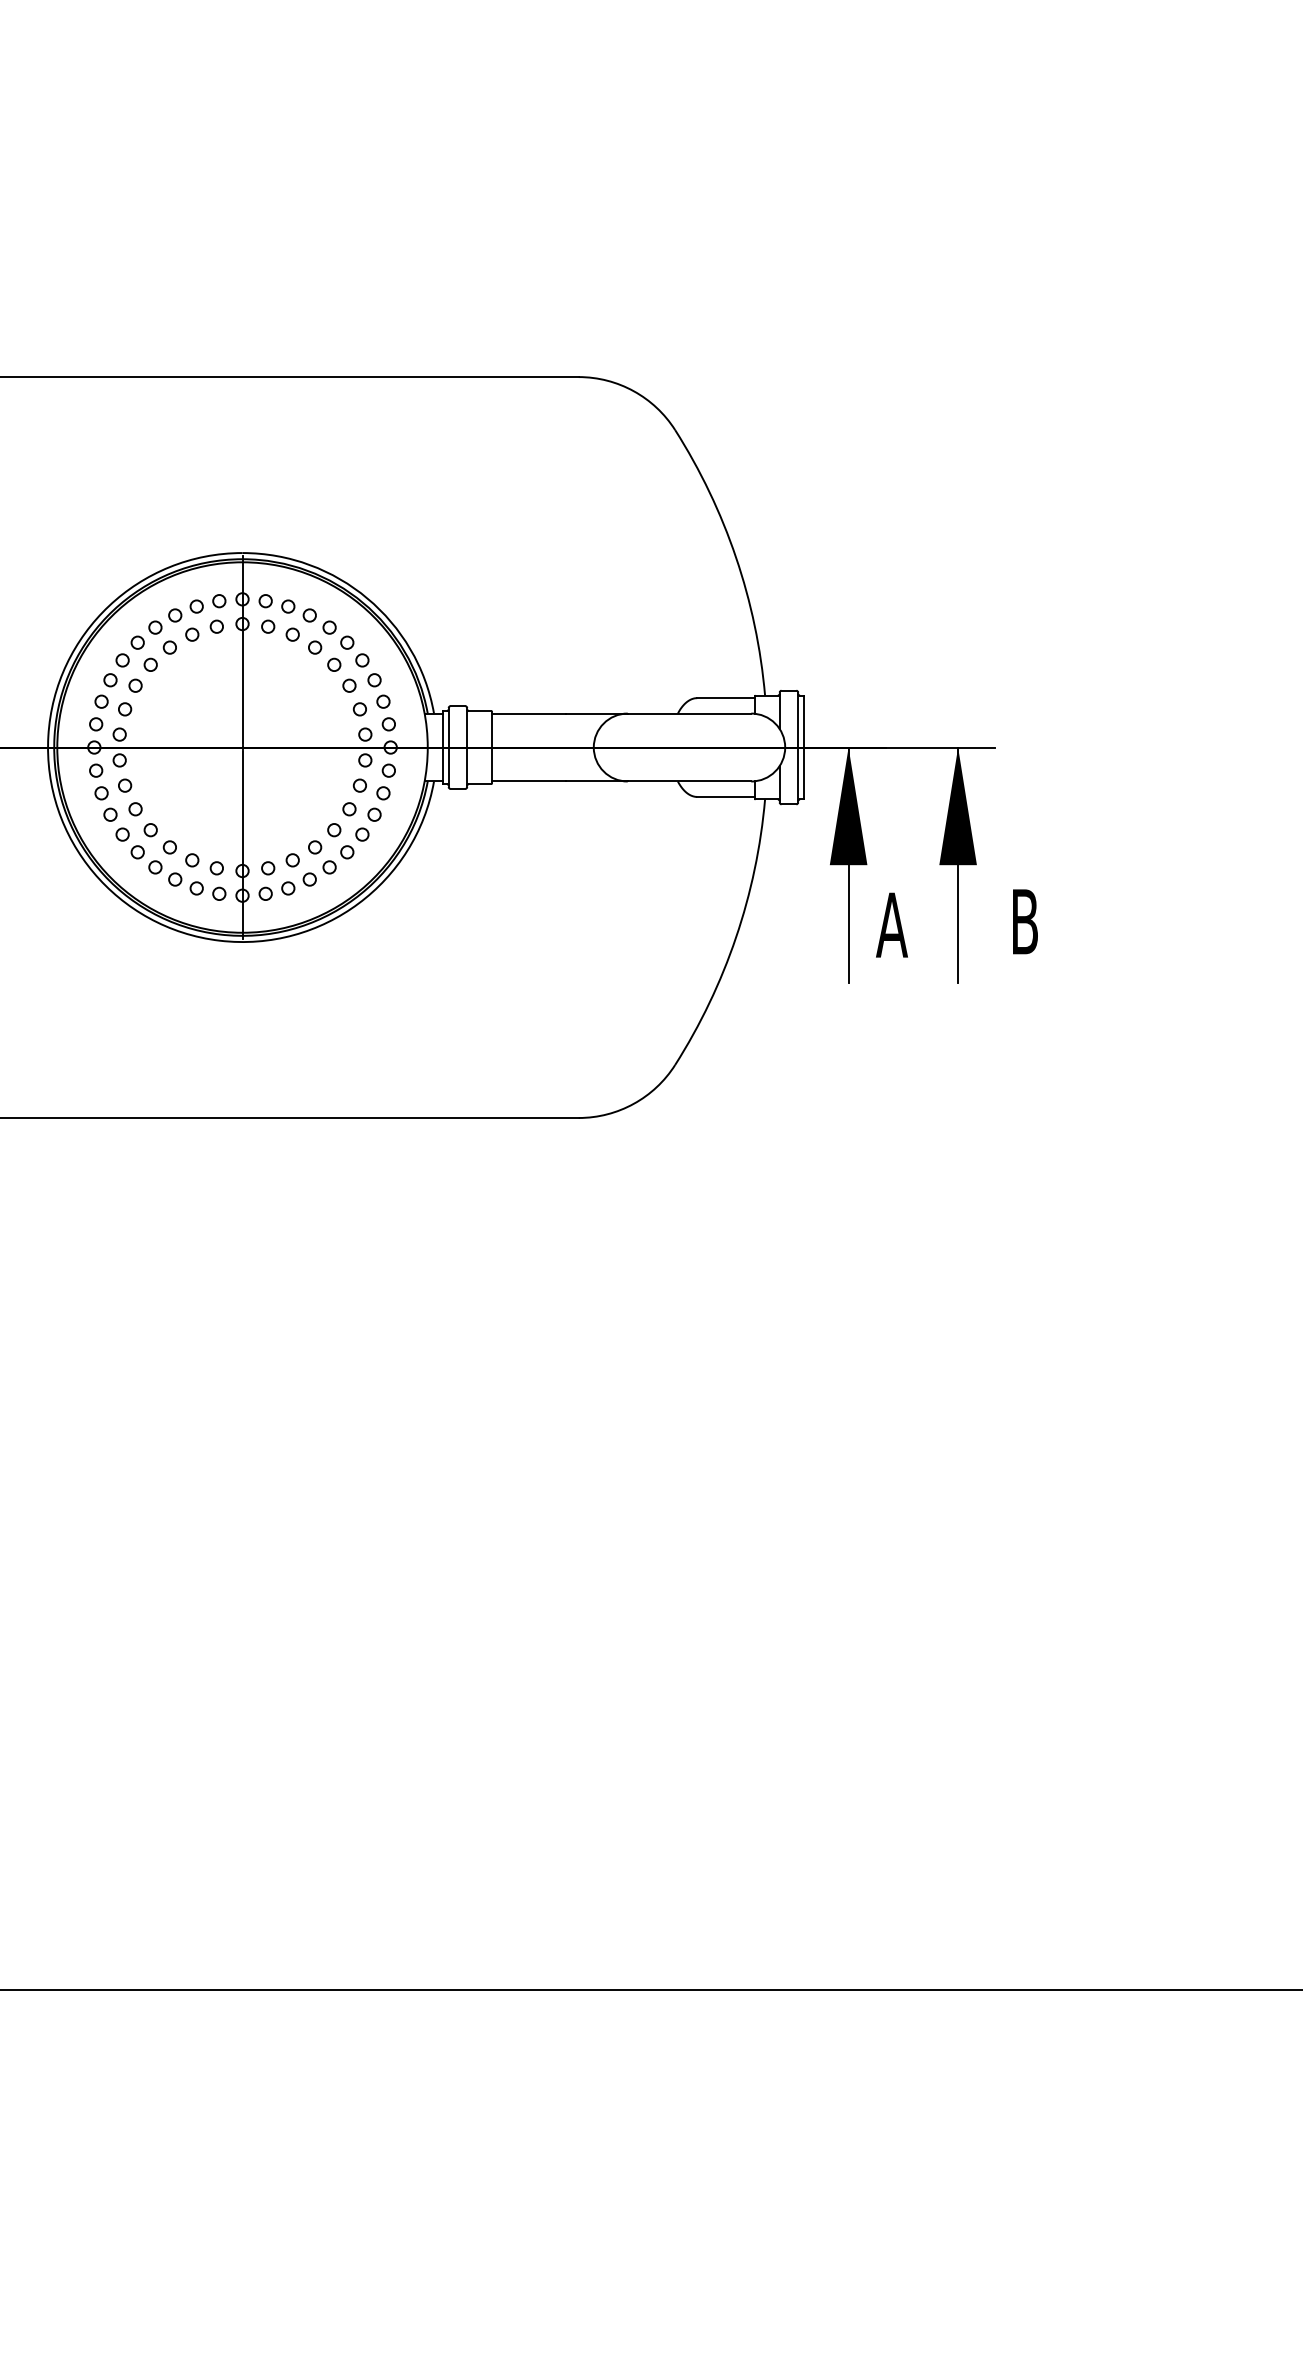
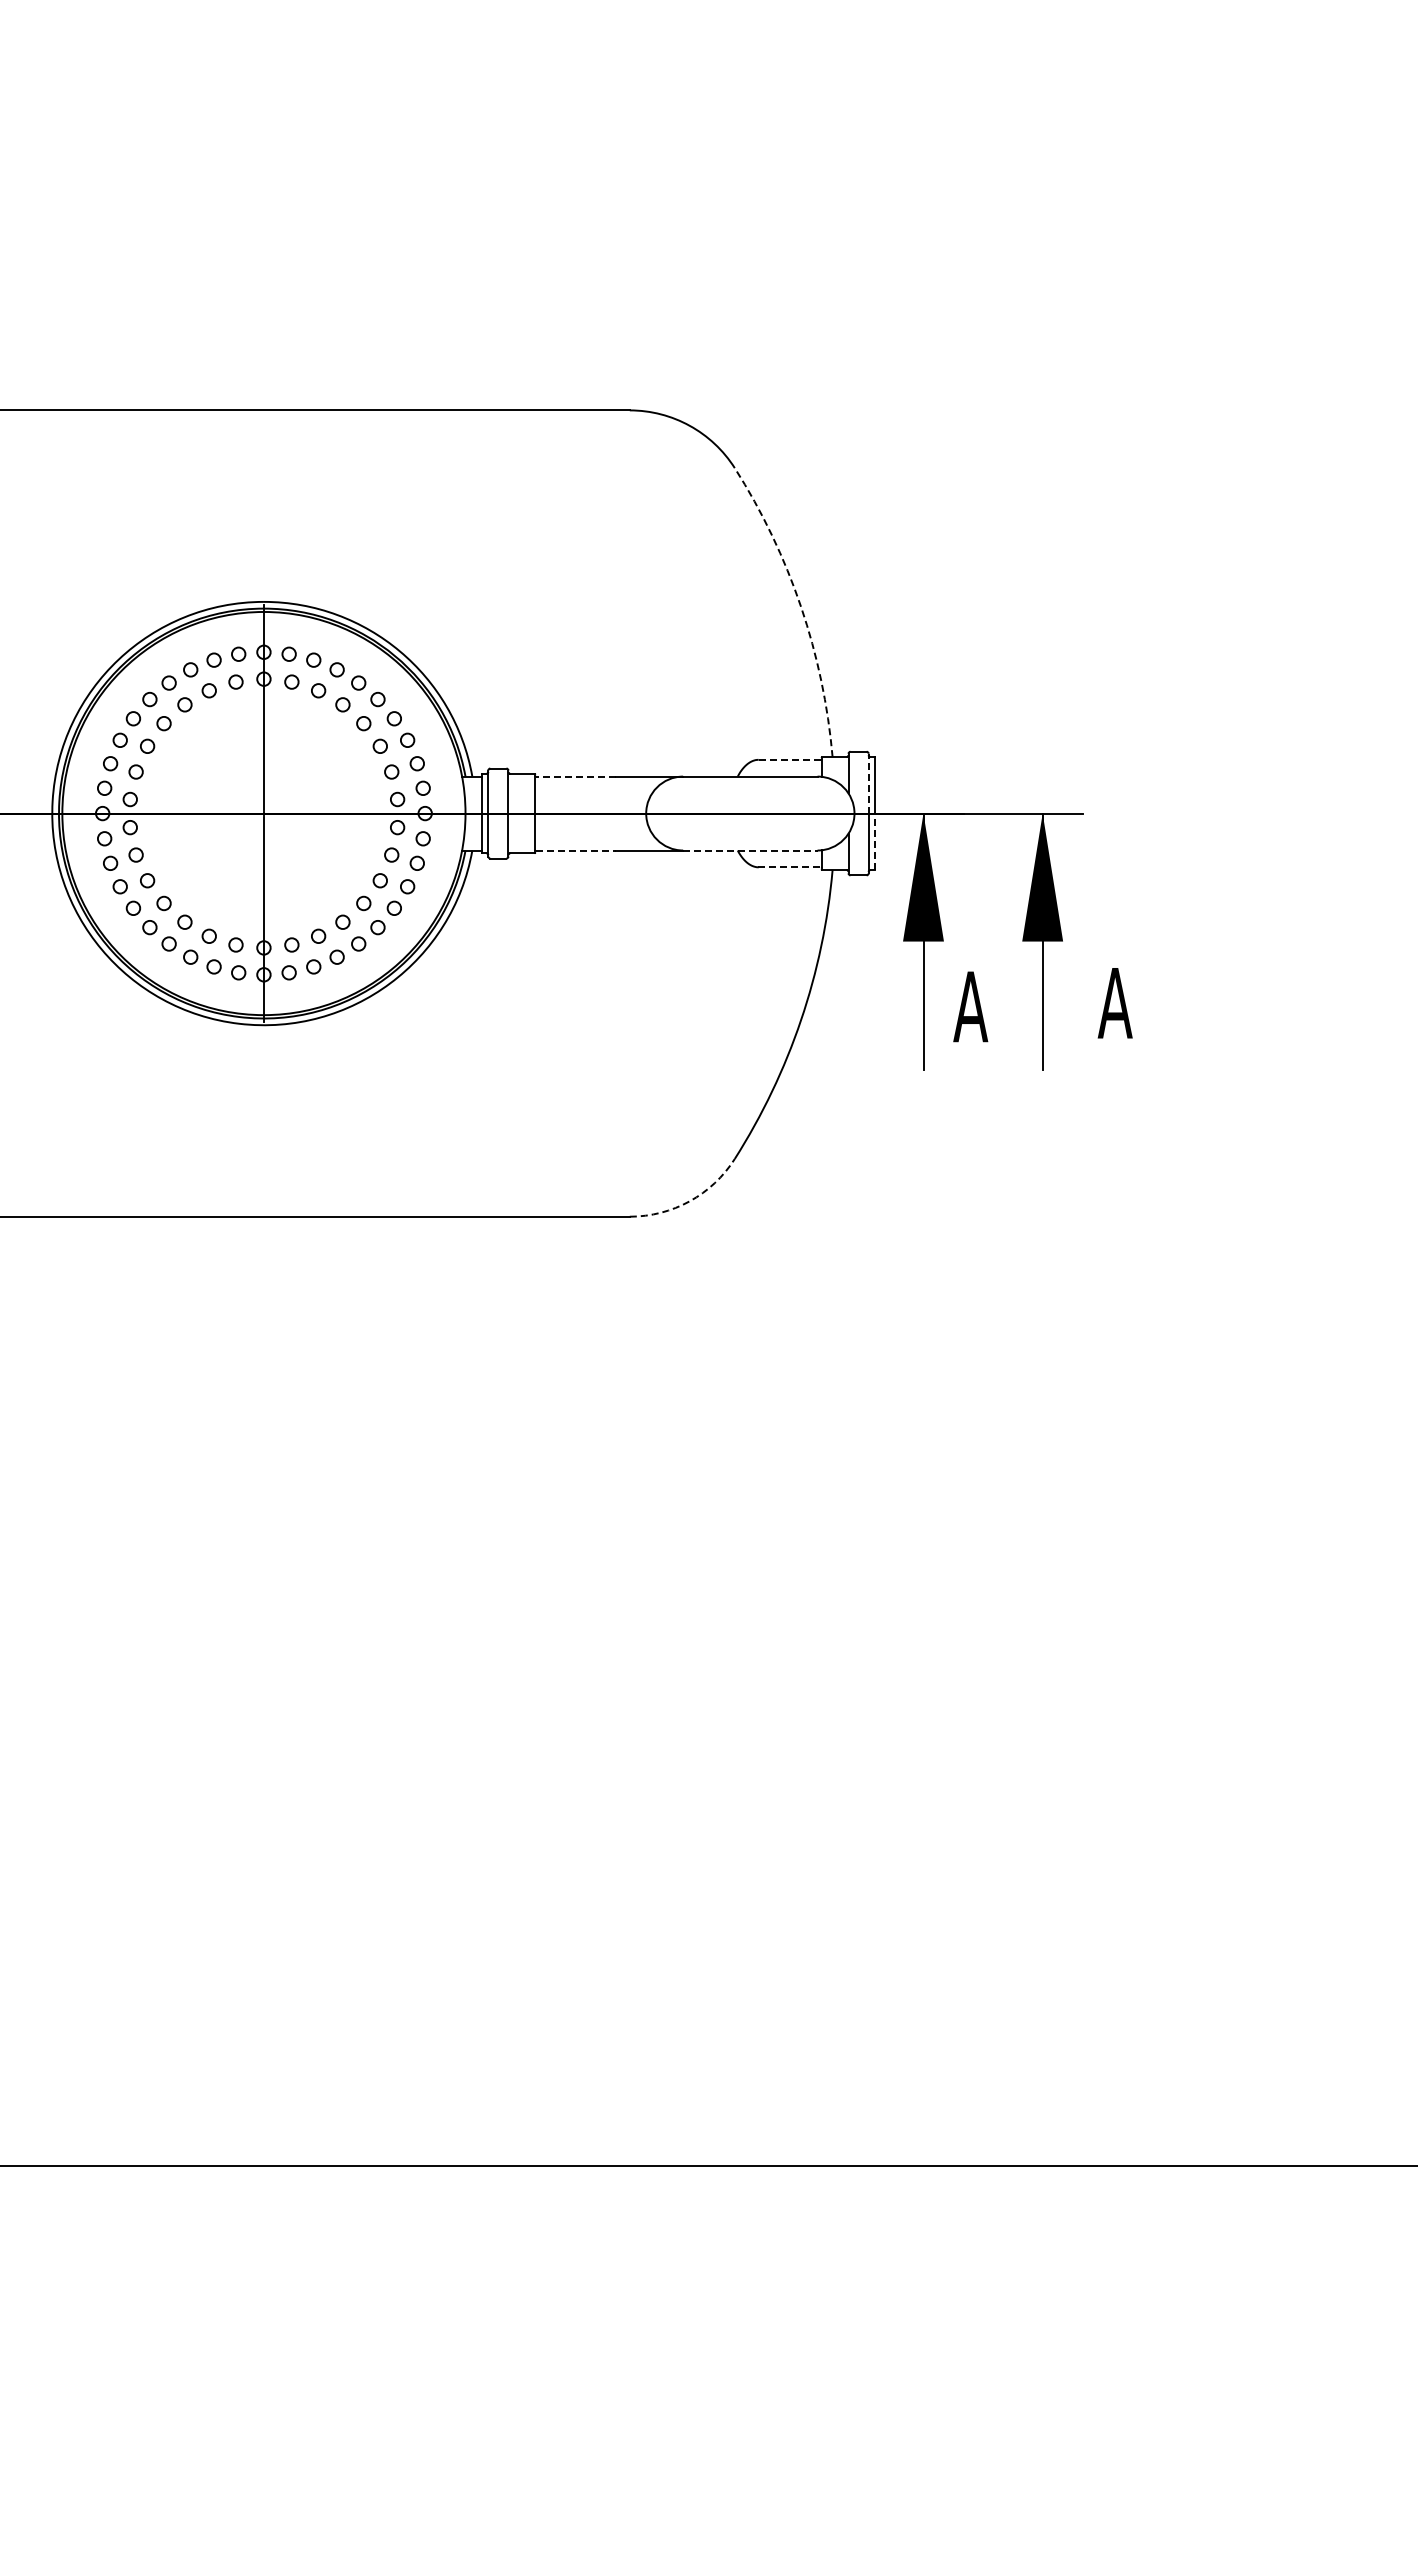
arc: (736, 557) -> (801, 606), solid -> dashed
line: (725, 697) -> (789, 759), solid -> dashed
line: (528, 713) -> (575, 776), solid -> dashed
line: (798, 719) -> (868, 783), solid -> dashed
line: (804, 773) -> (875, 841), solid -> dashed
line: (528, 781) -> (575, 850), solid -> dashed
line: (689, 781) -> (750, 850), solid -> dashed
line: (726, 797) -> (790, 867), solid -> dashed
text: (1024, 922) -> (1114, 1003), B -> A
arc: (633, 1104) -> (689, 1201), solid -> dashed

